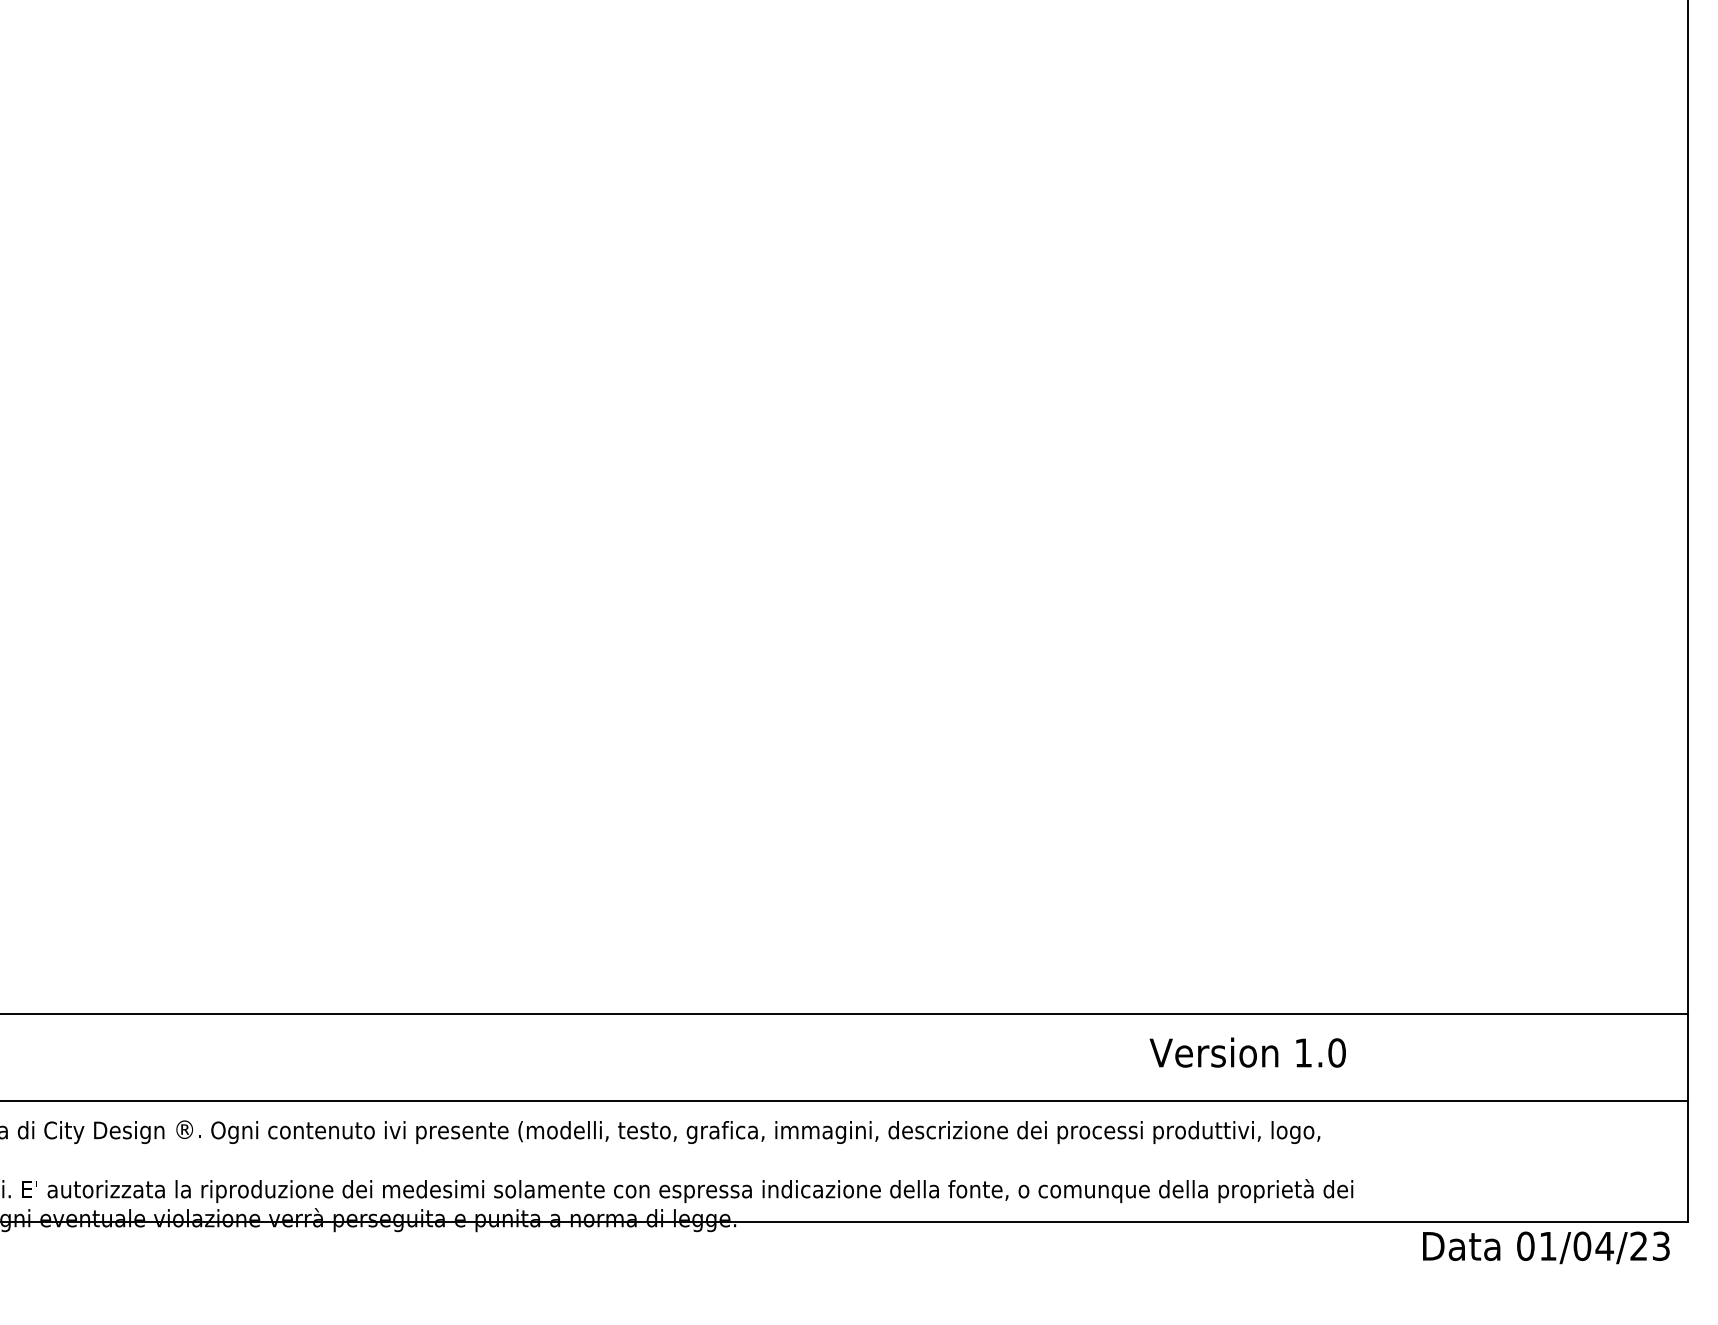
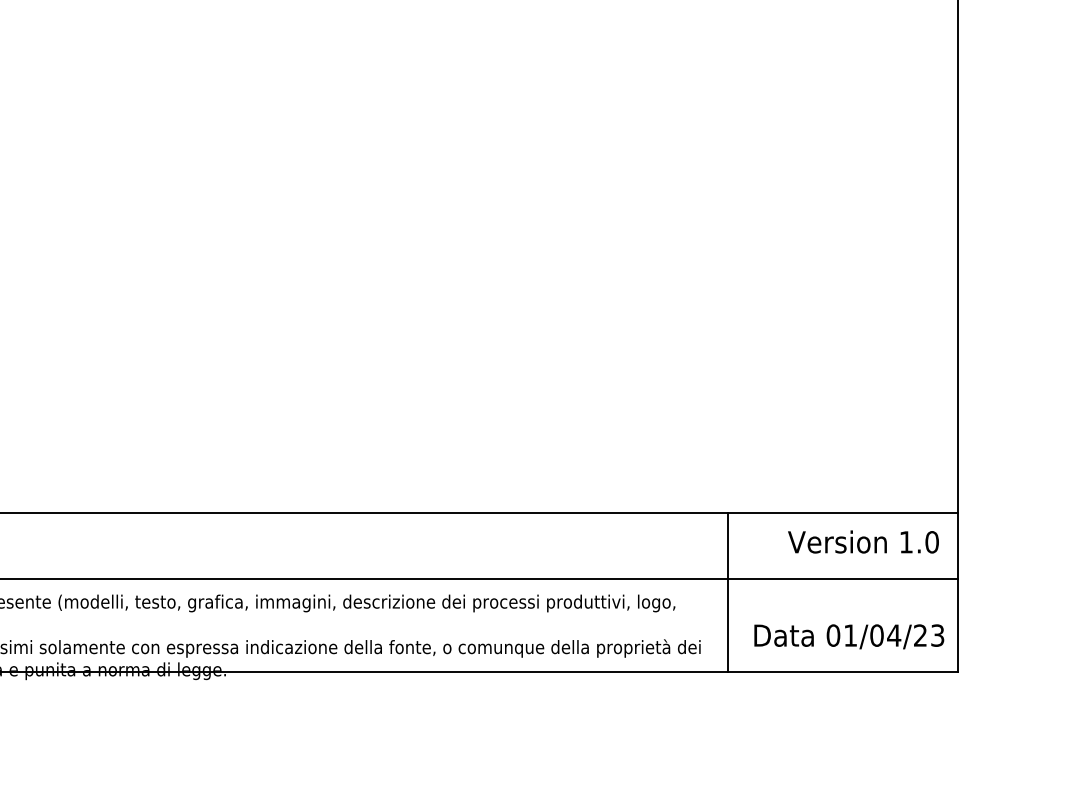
text: (1247, 1052) -> (863, 541), moved
line: (1388, 1118) -> (727, 592), added
text: (1546, 1247) -> (849, 636), moved

